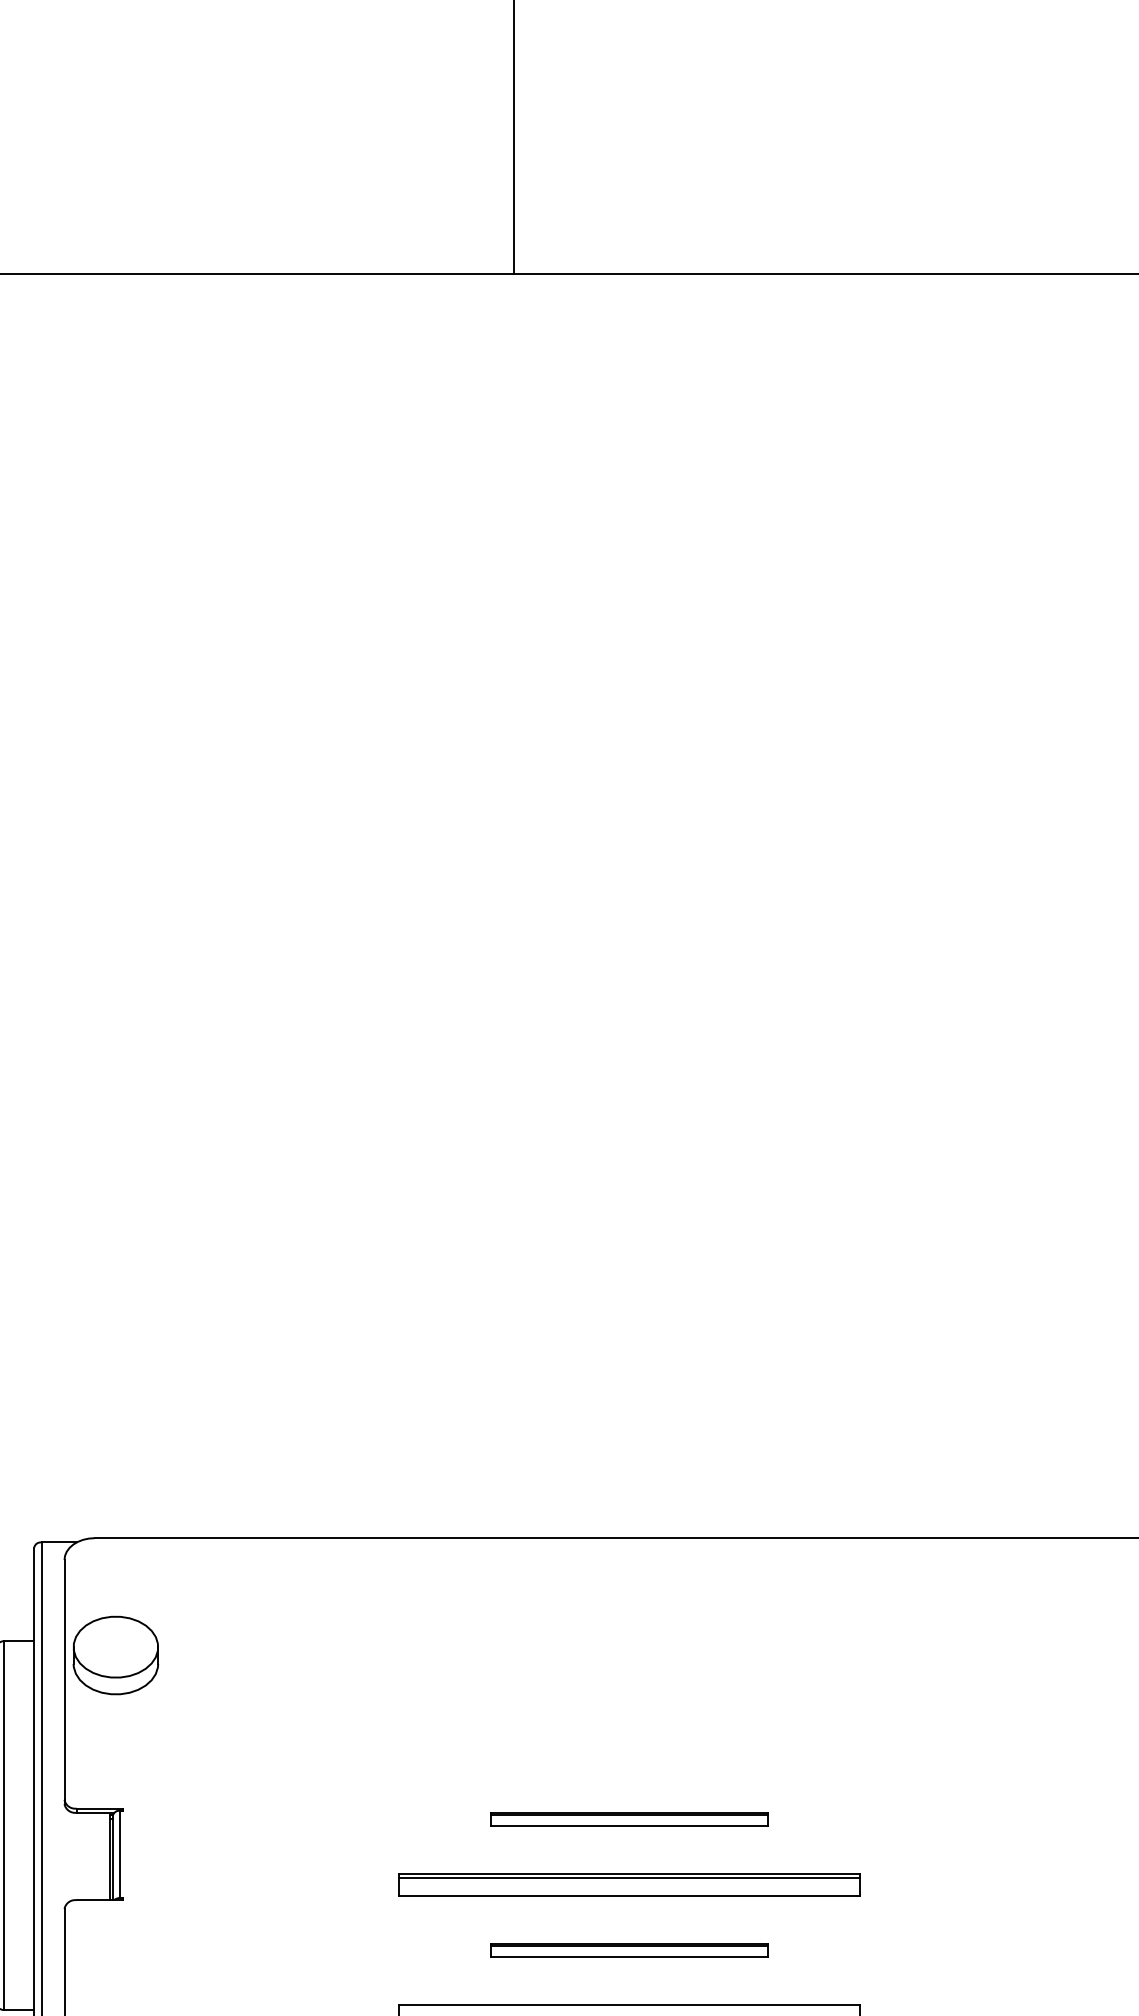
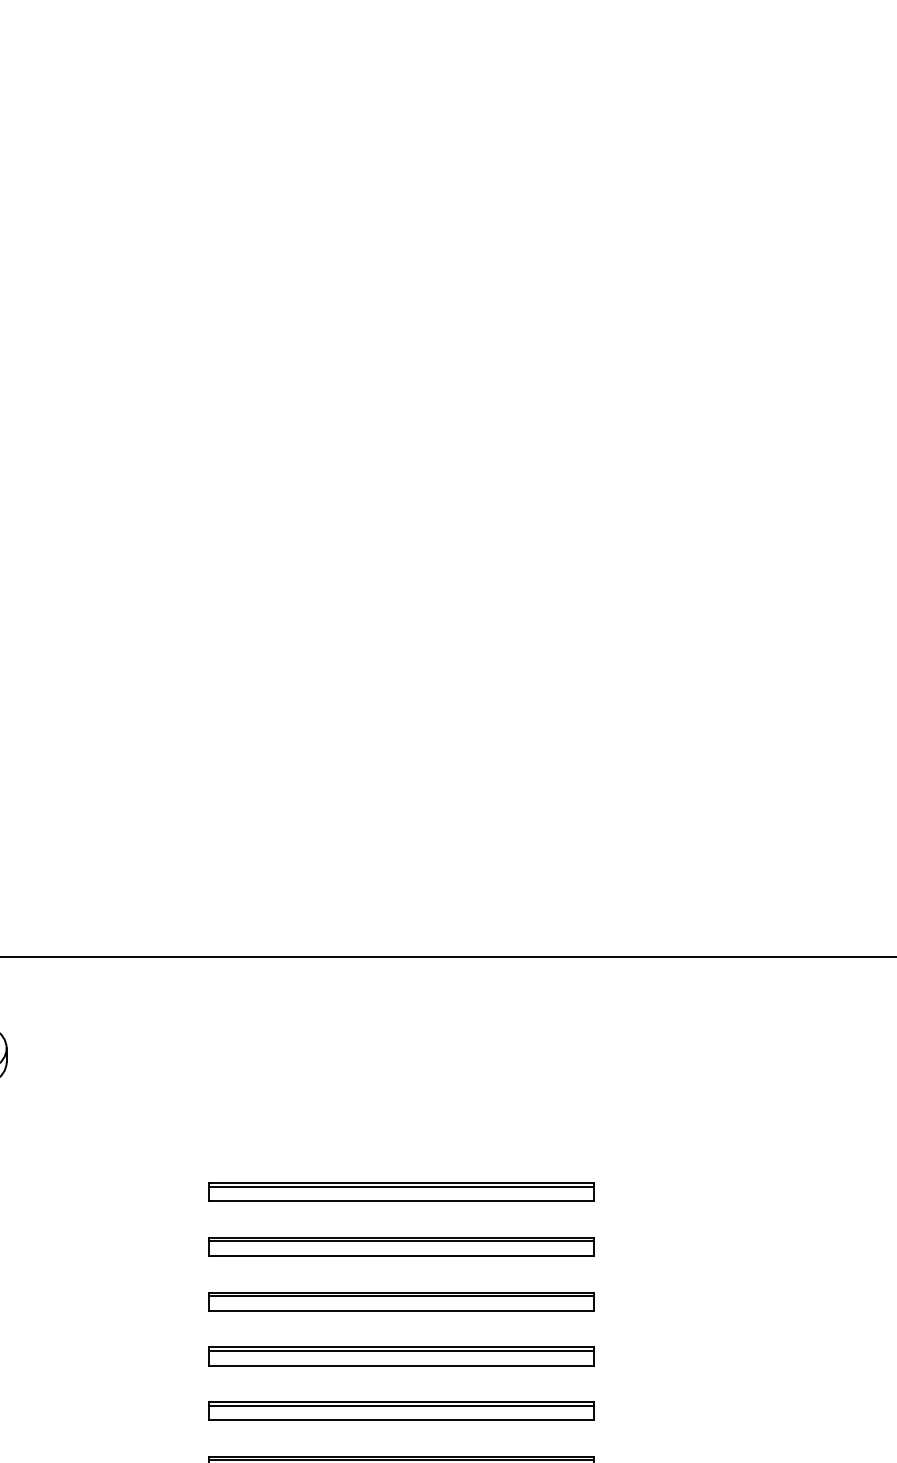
part: (629, 1819) -> (400, 1192), size x1.67
part: (629, 1949) -> (400, 1301), size x1.67
line: (629, 2009) -> (400, 1351), added

